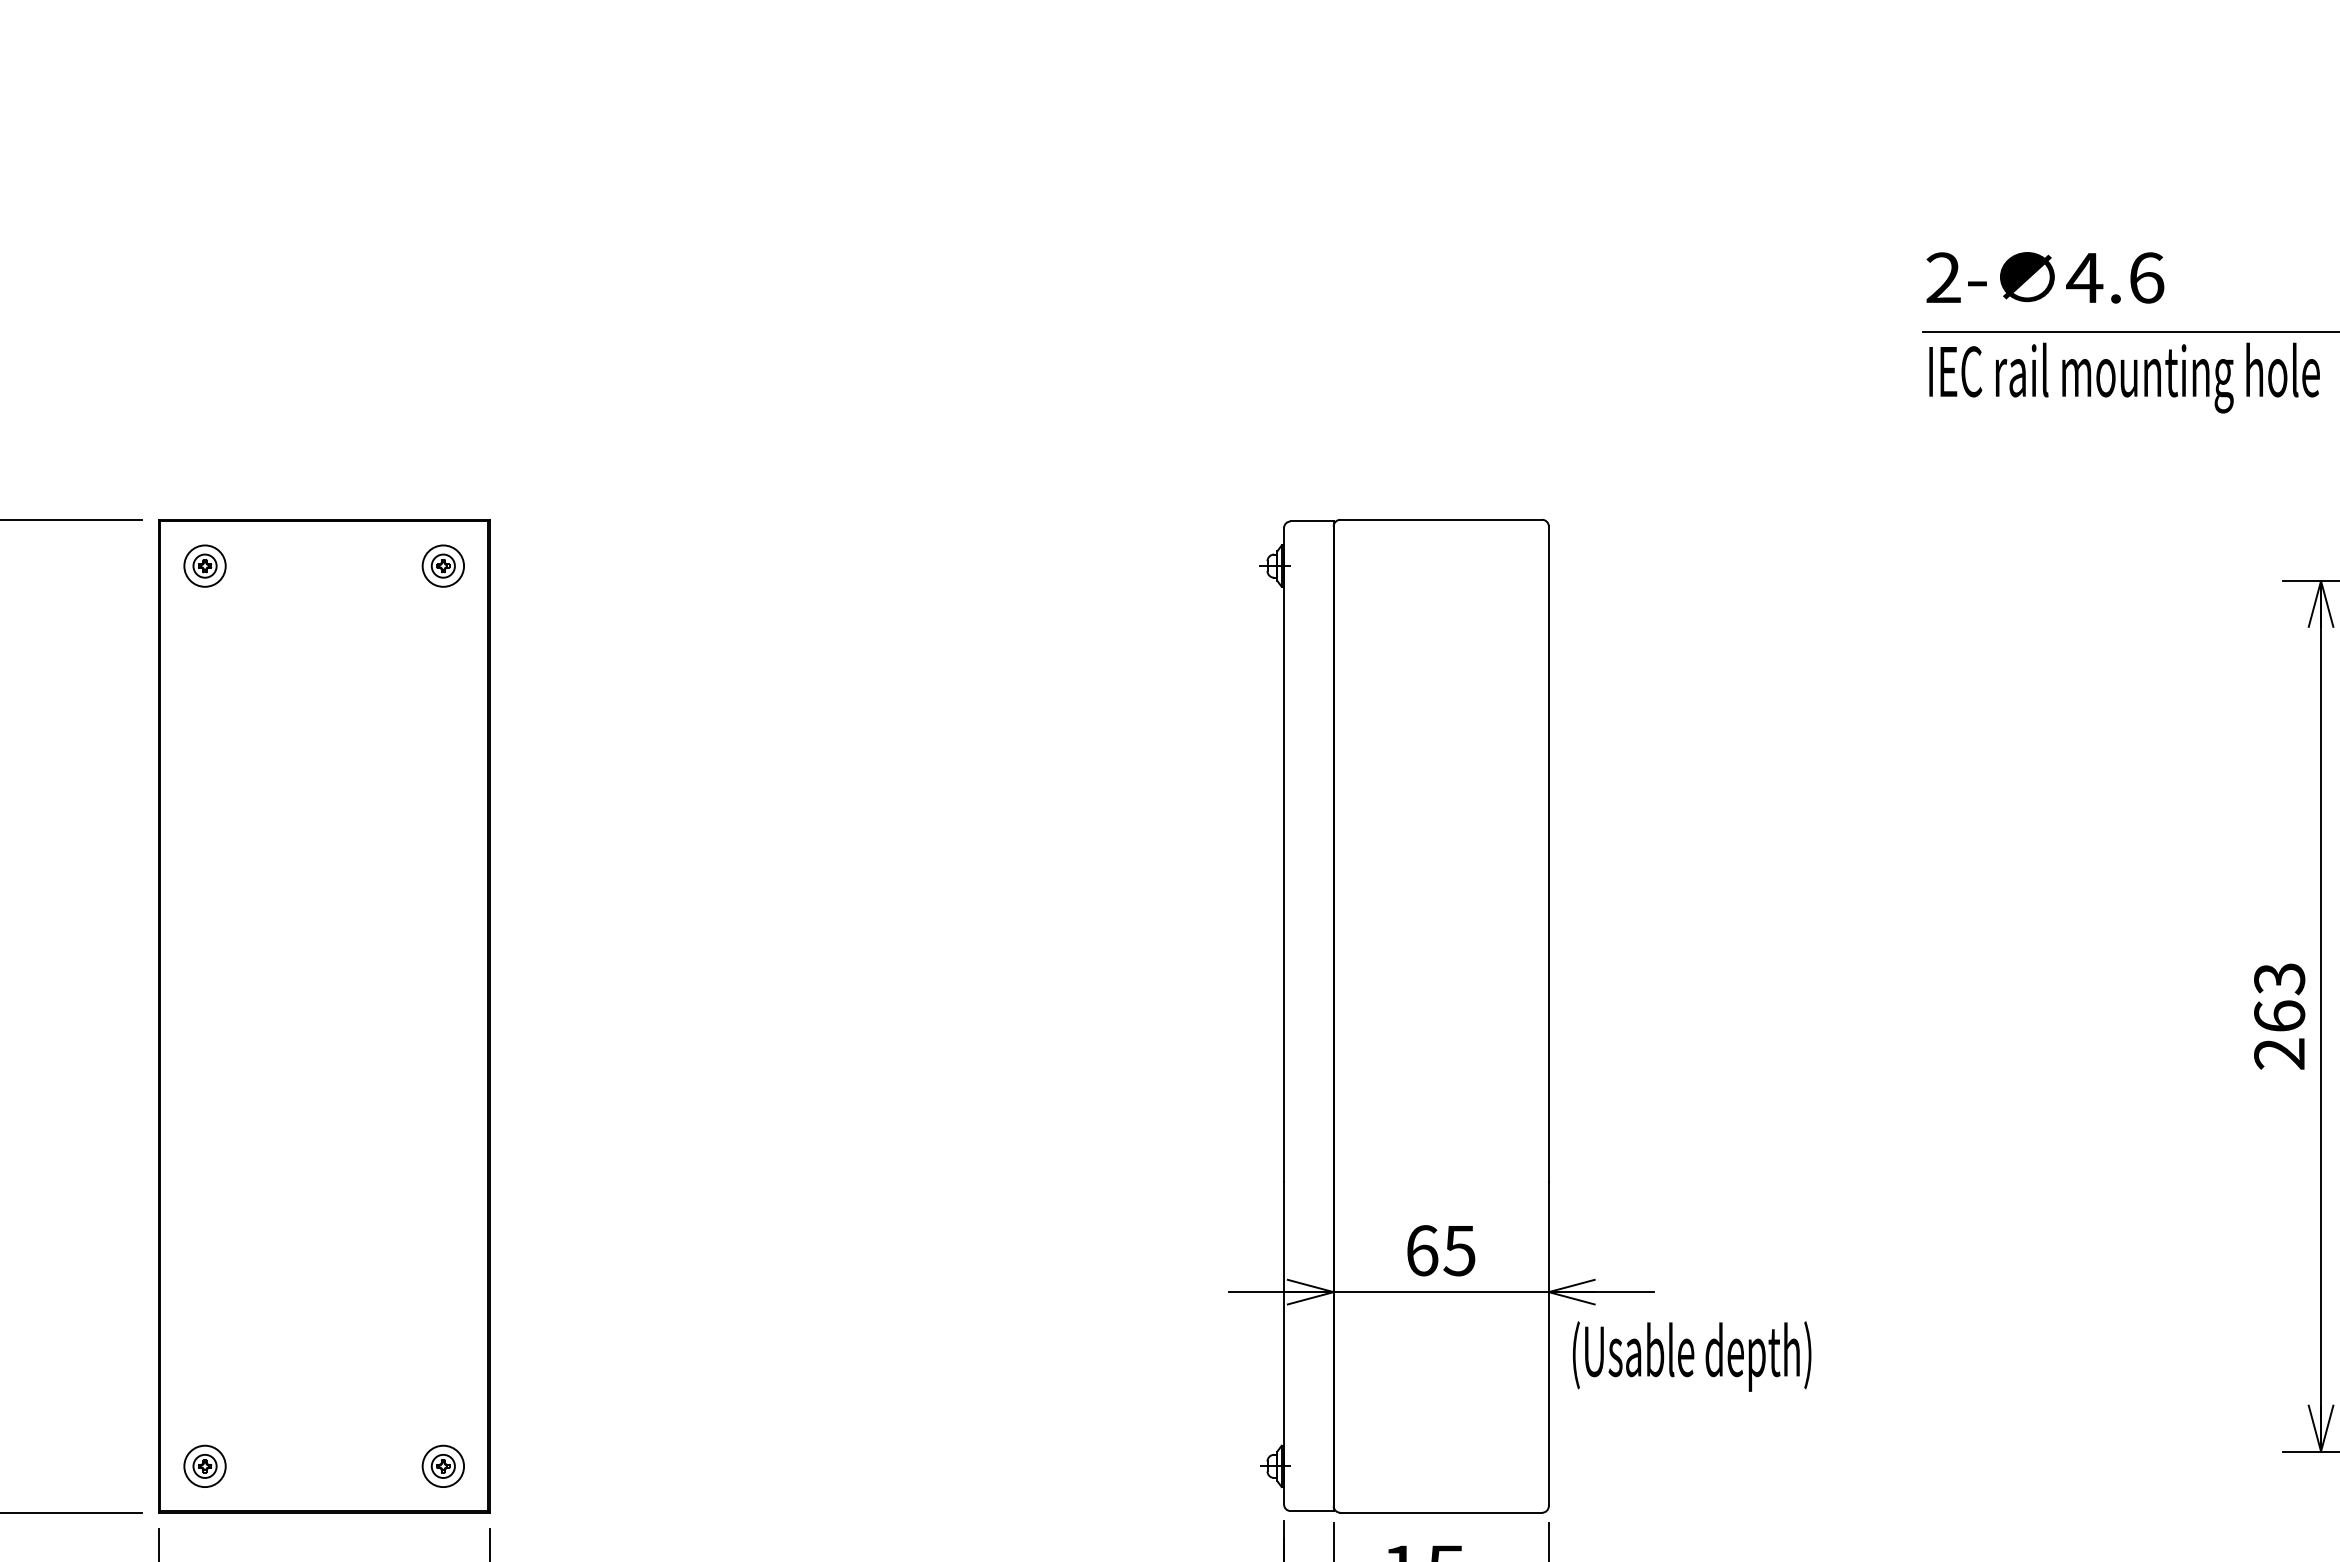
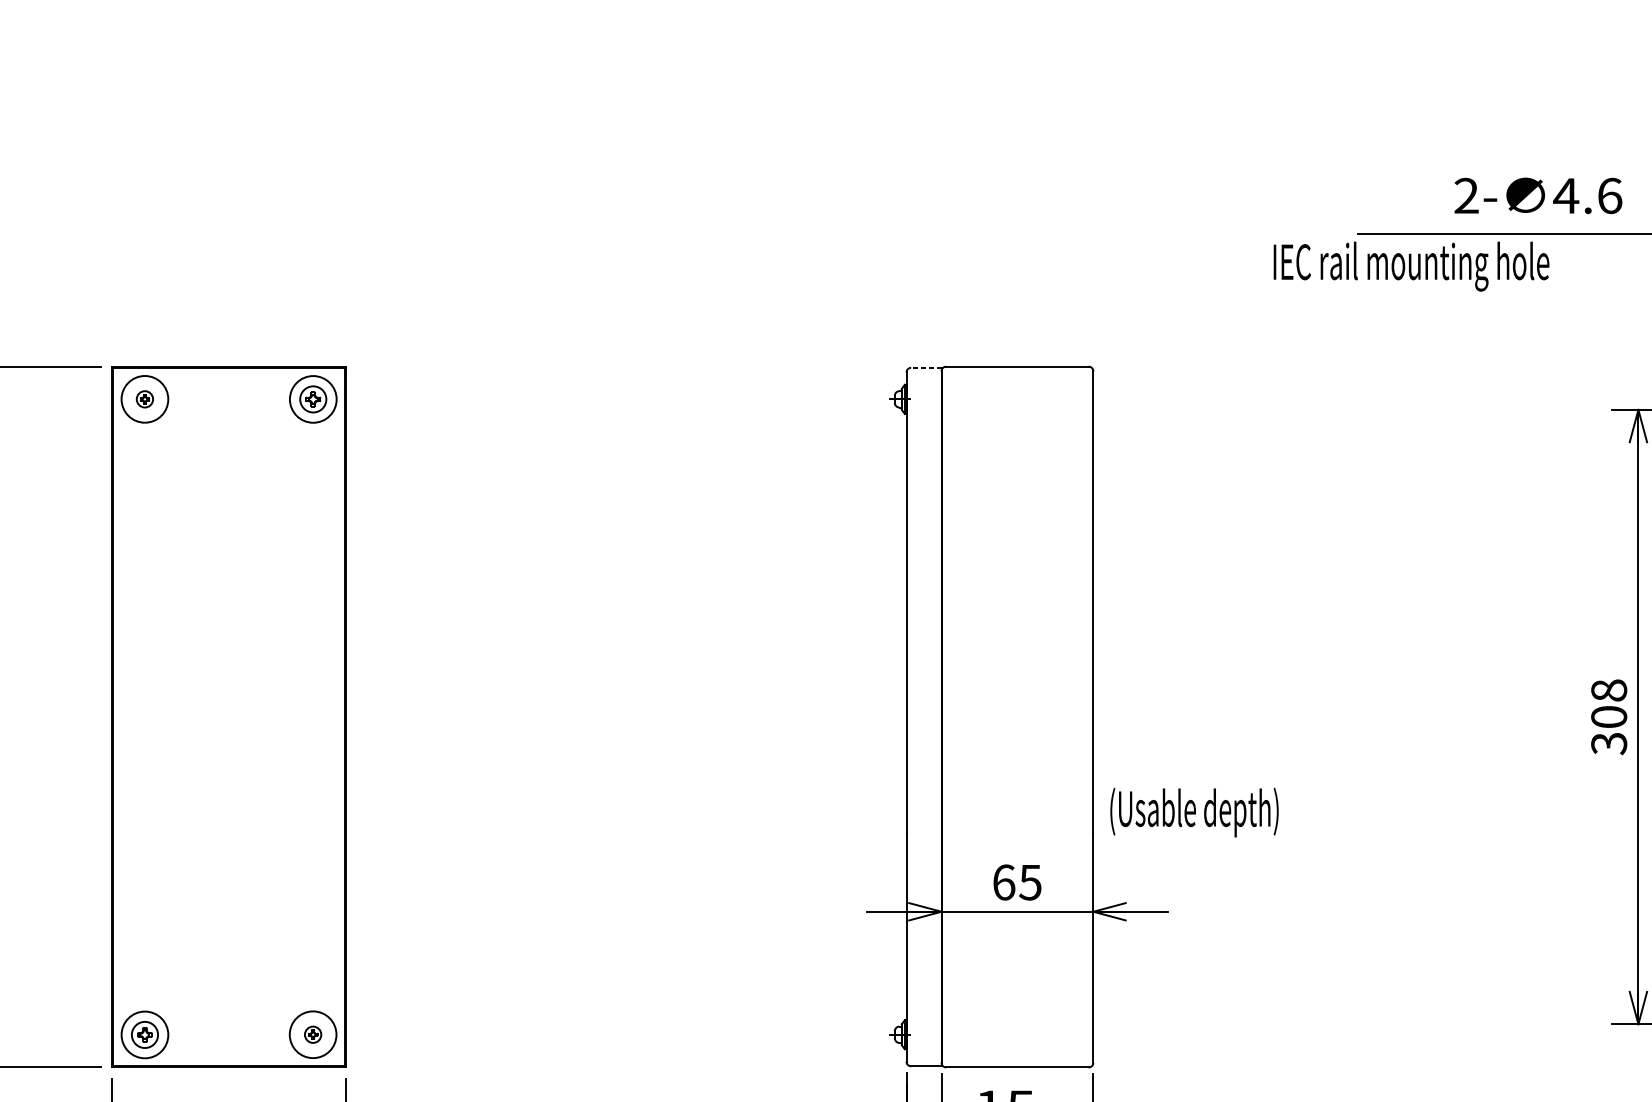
text: (2045, 277) -> (1538, 195), moved
text: (2124, 377) -> (1411, 266), moved
line: (1312, 521) -> (926, 367), solid -> dashed
circle: (204, 565) -> (144, 398), size x1.6
part: (442, 565) -> (312, 398), size x1.6
text: (2279, 1016) -> (1609, 717), 263 -> 308
text: (1692, 1356) -> (1194, 812), moved
part: (204, 1465) -> (144, 1034), size x1.6
circle: (443, 1466) -> (313, 1034), size x1.6

